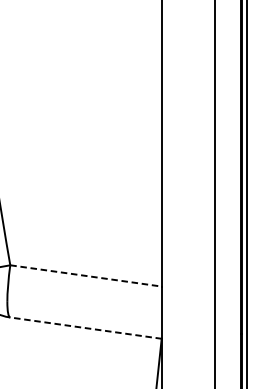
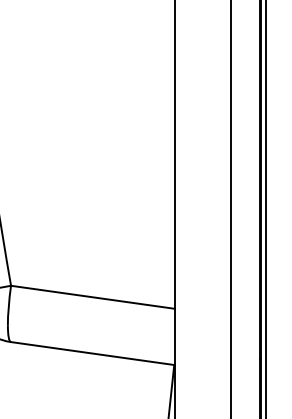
line: (85, 276) -> (92, 297), dashed -> solid
line: (85, 328) -> (92, 353), dashed -> solid

